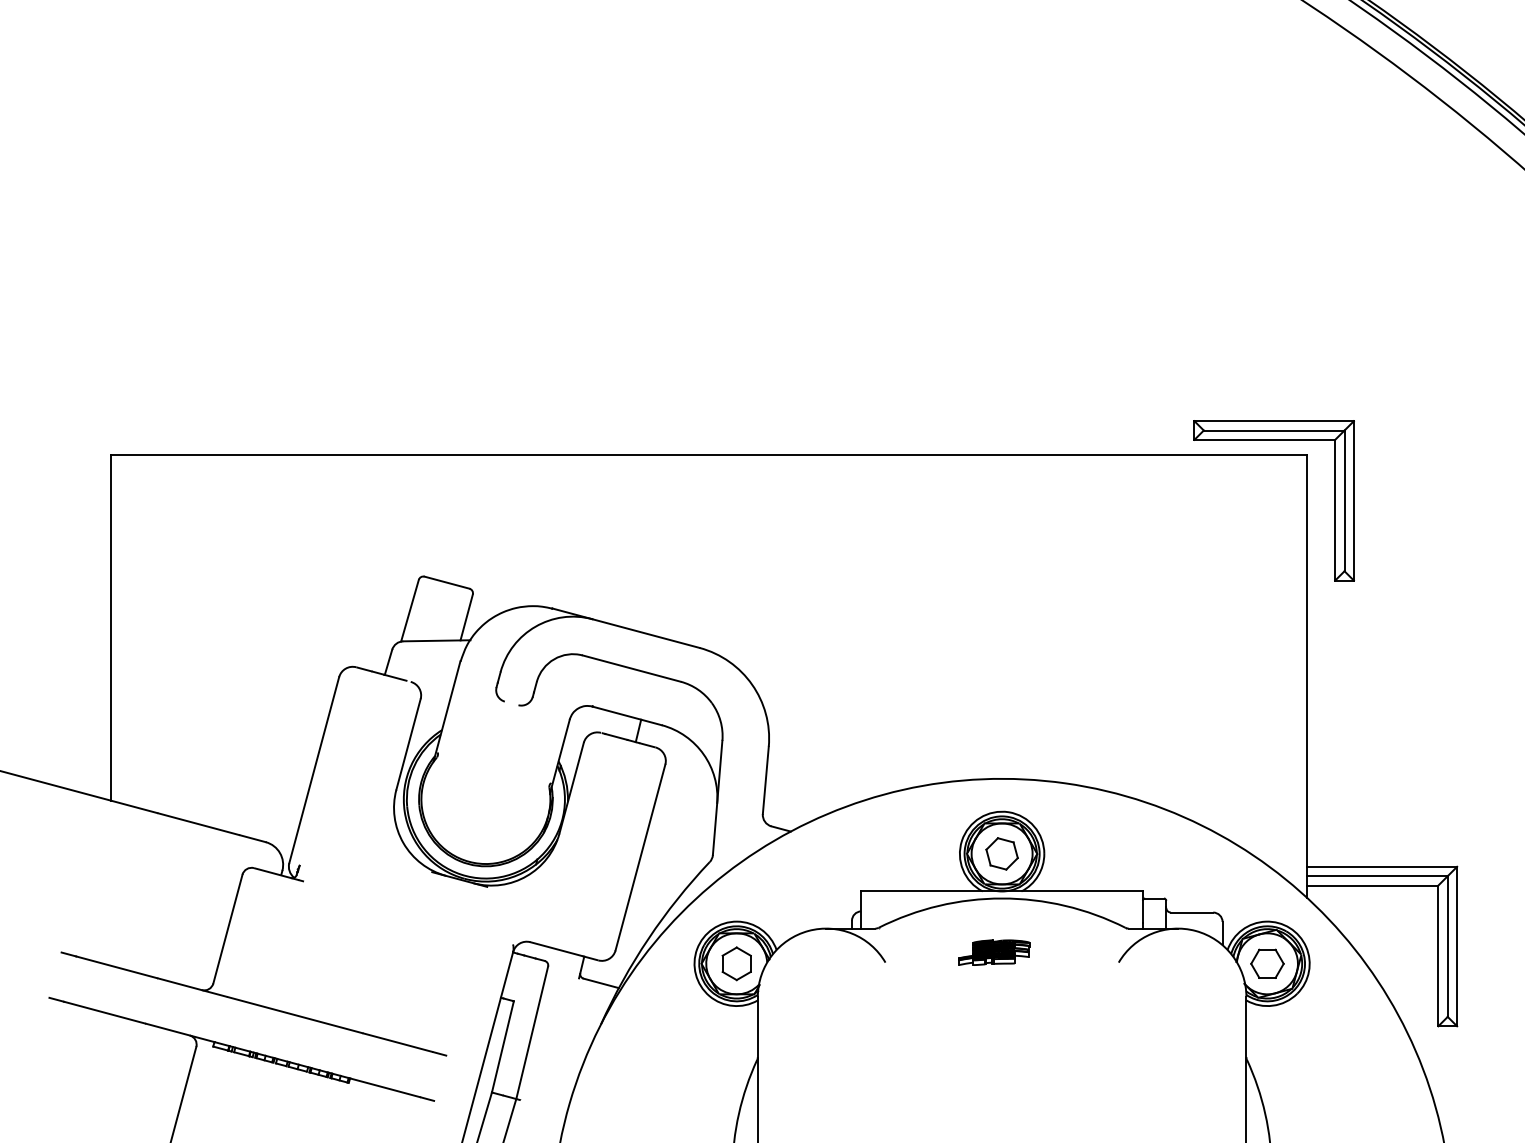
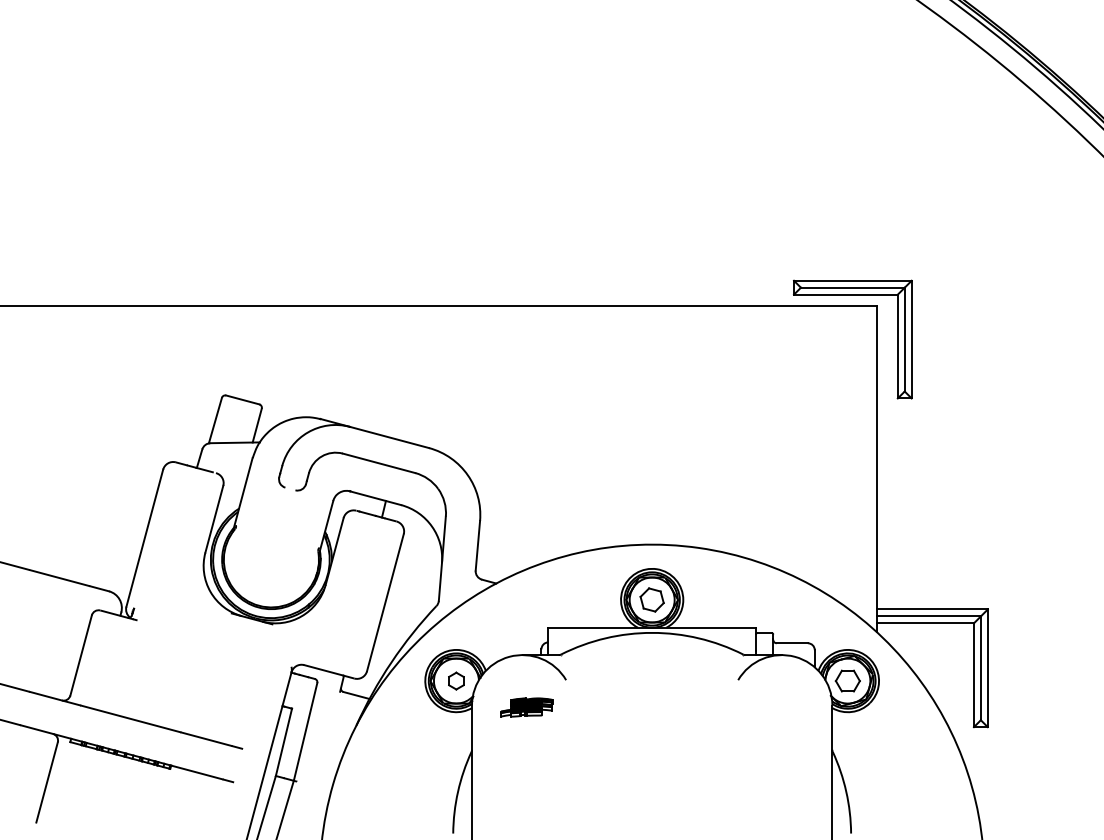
part: (994, 952) -> (527, 707), moved
part: (736, 963) -> (456, 680), size x0.7

